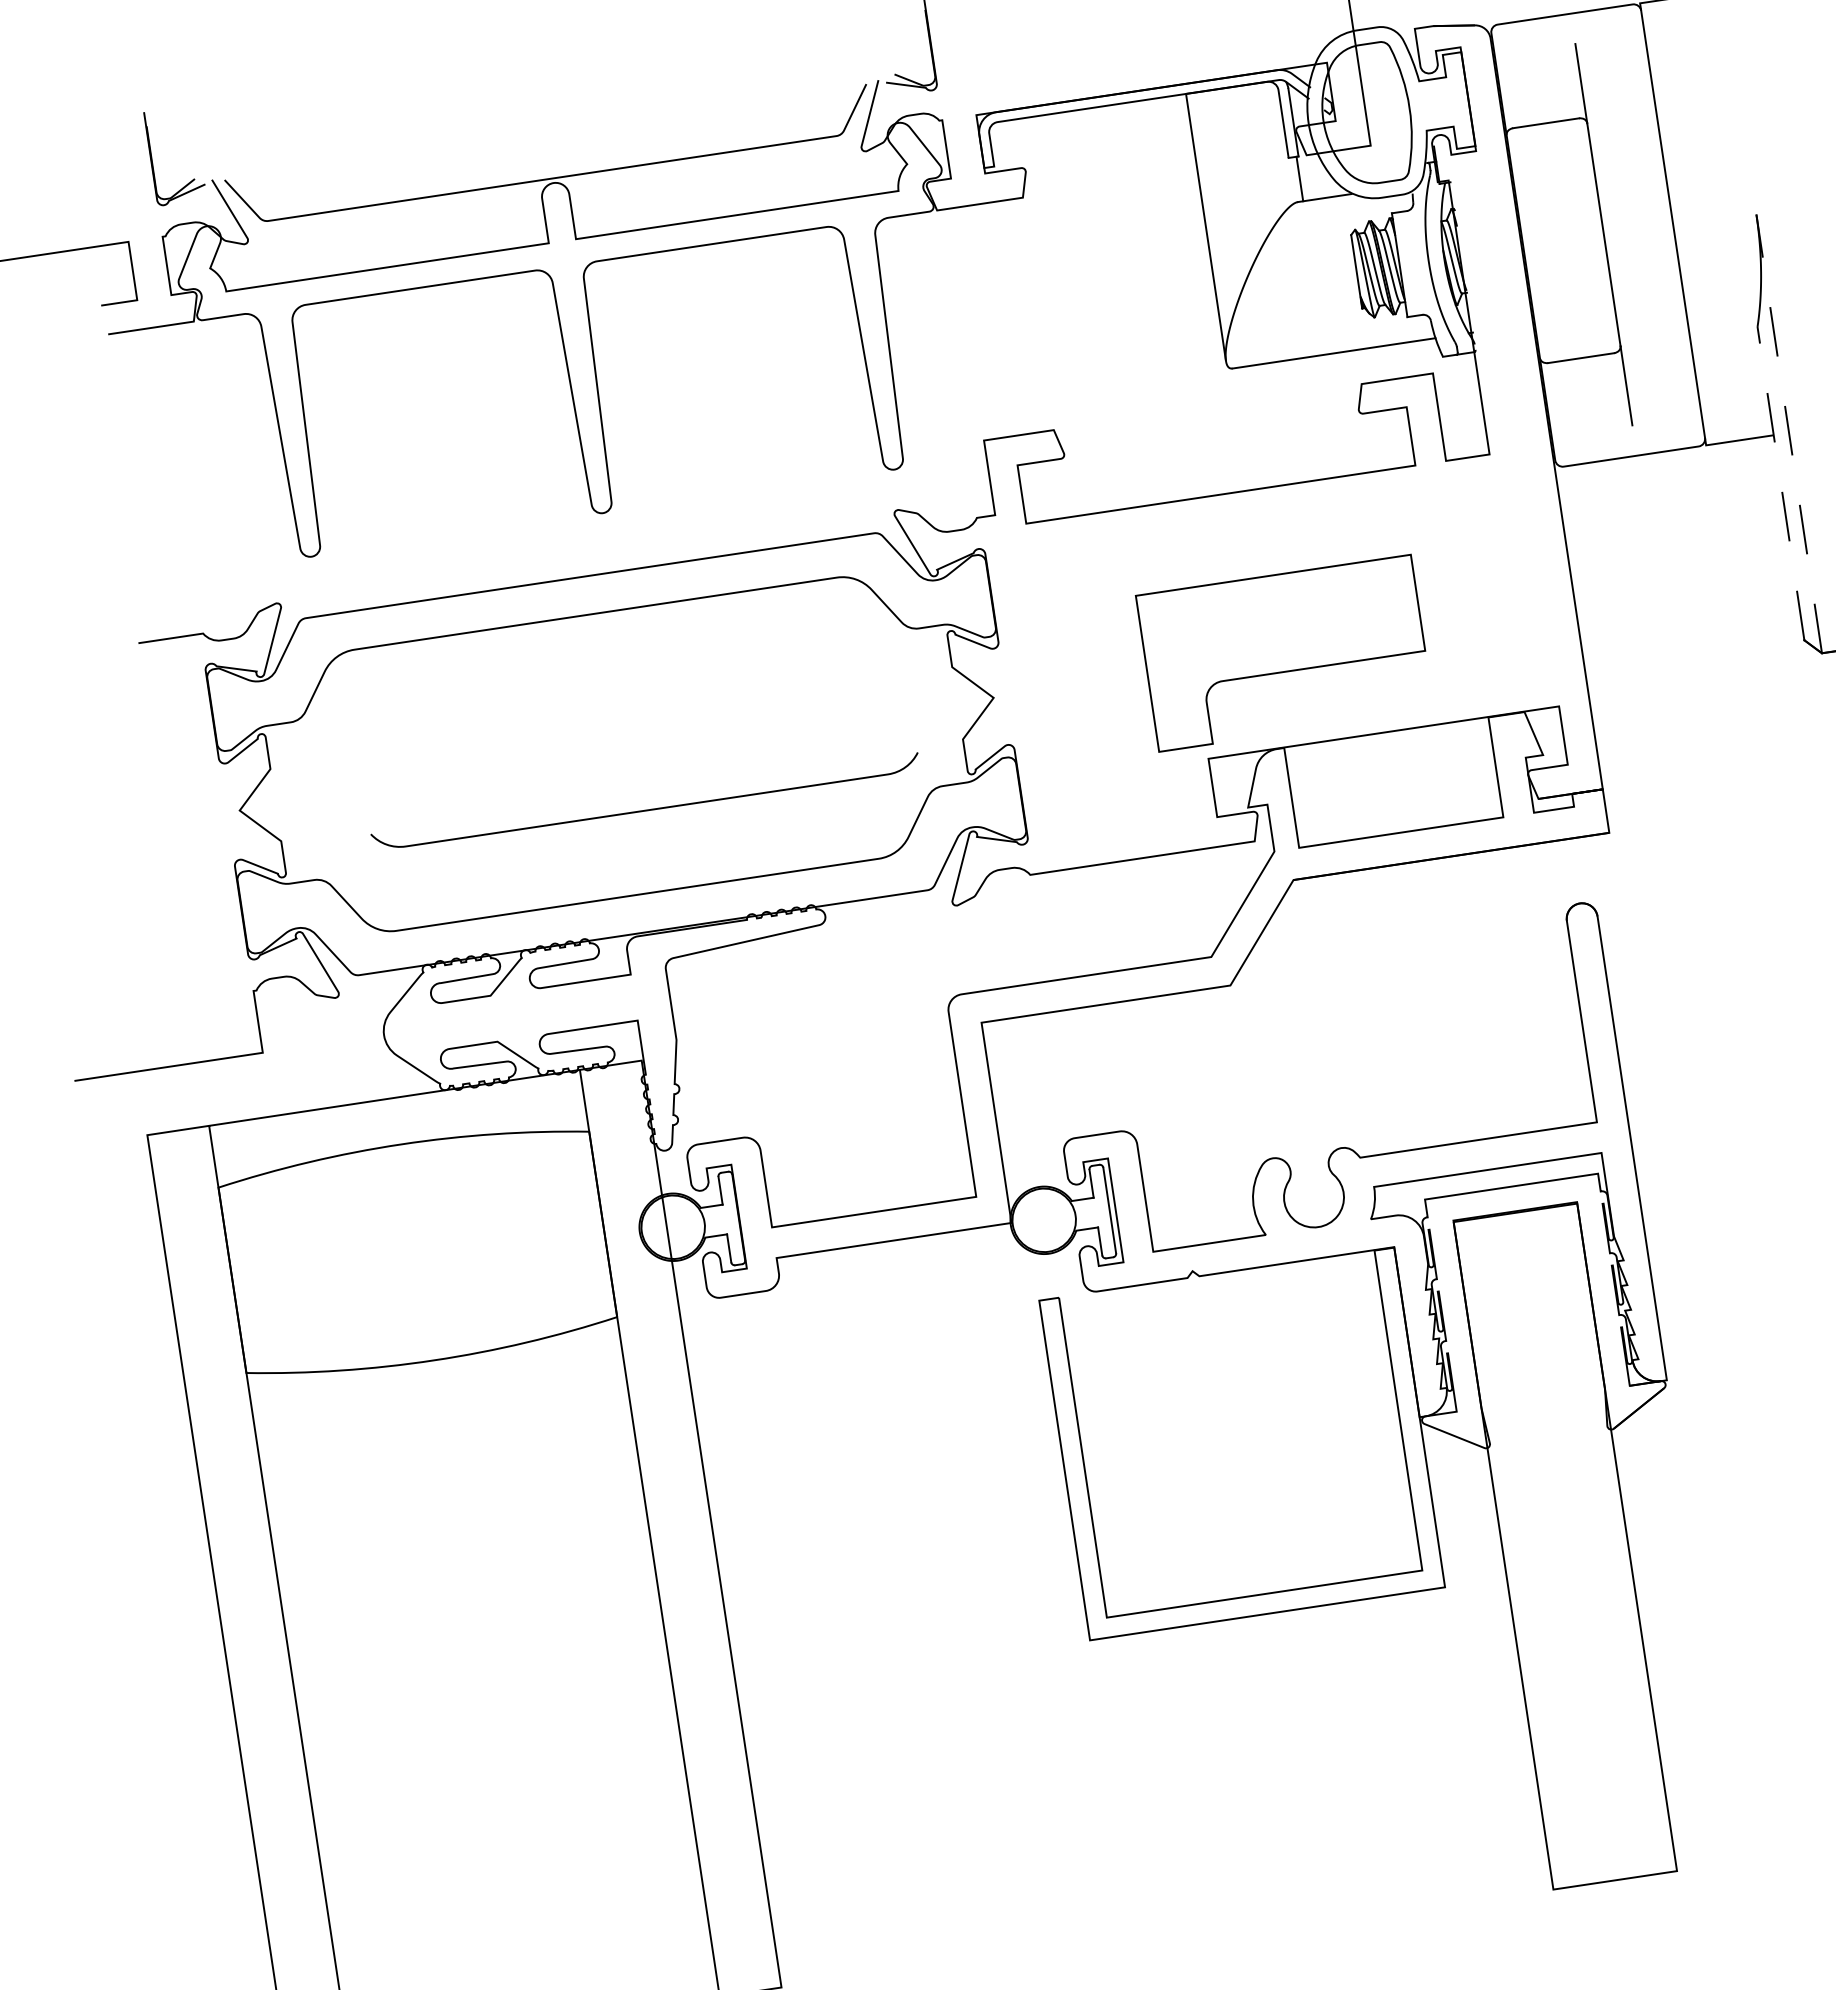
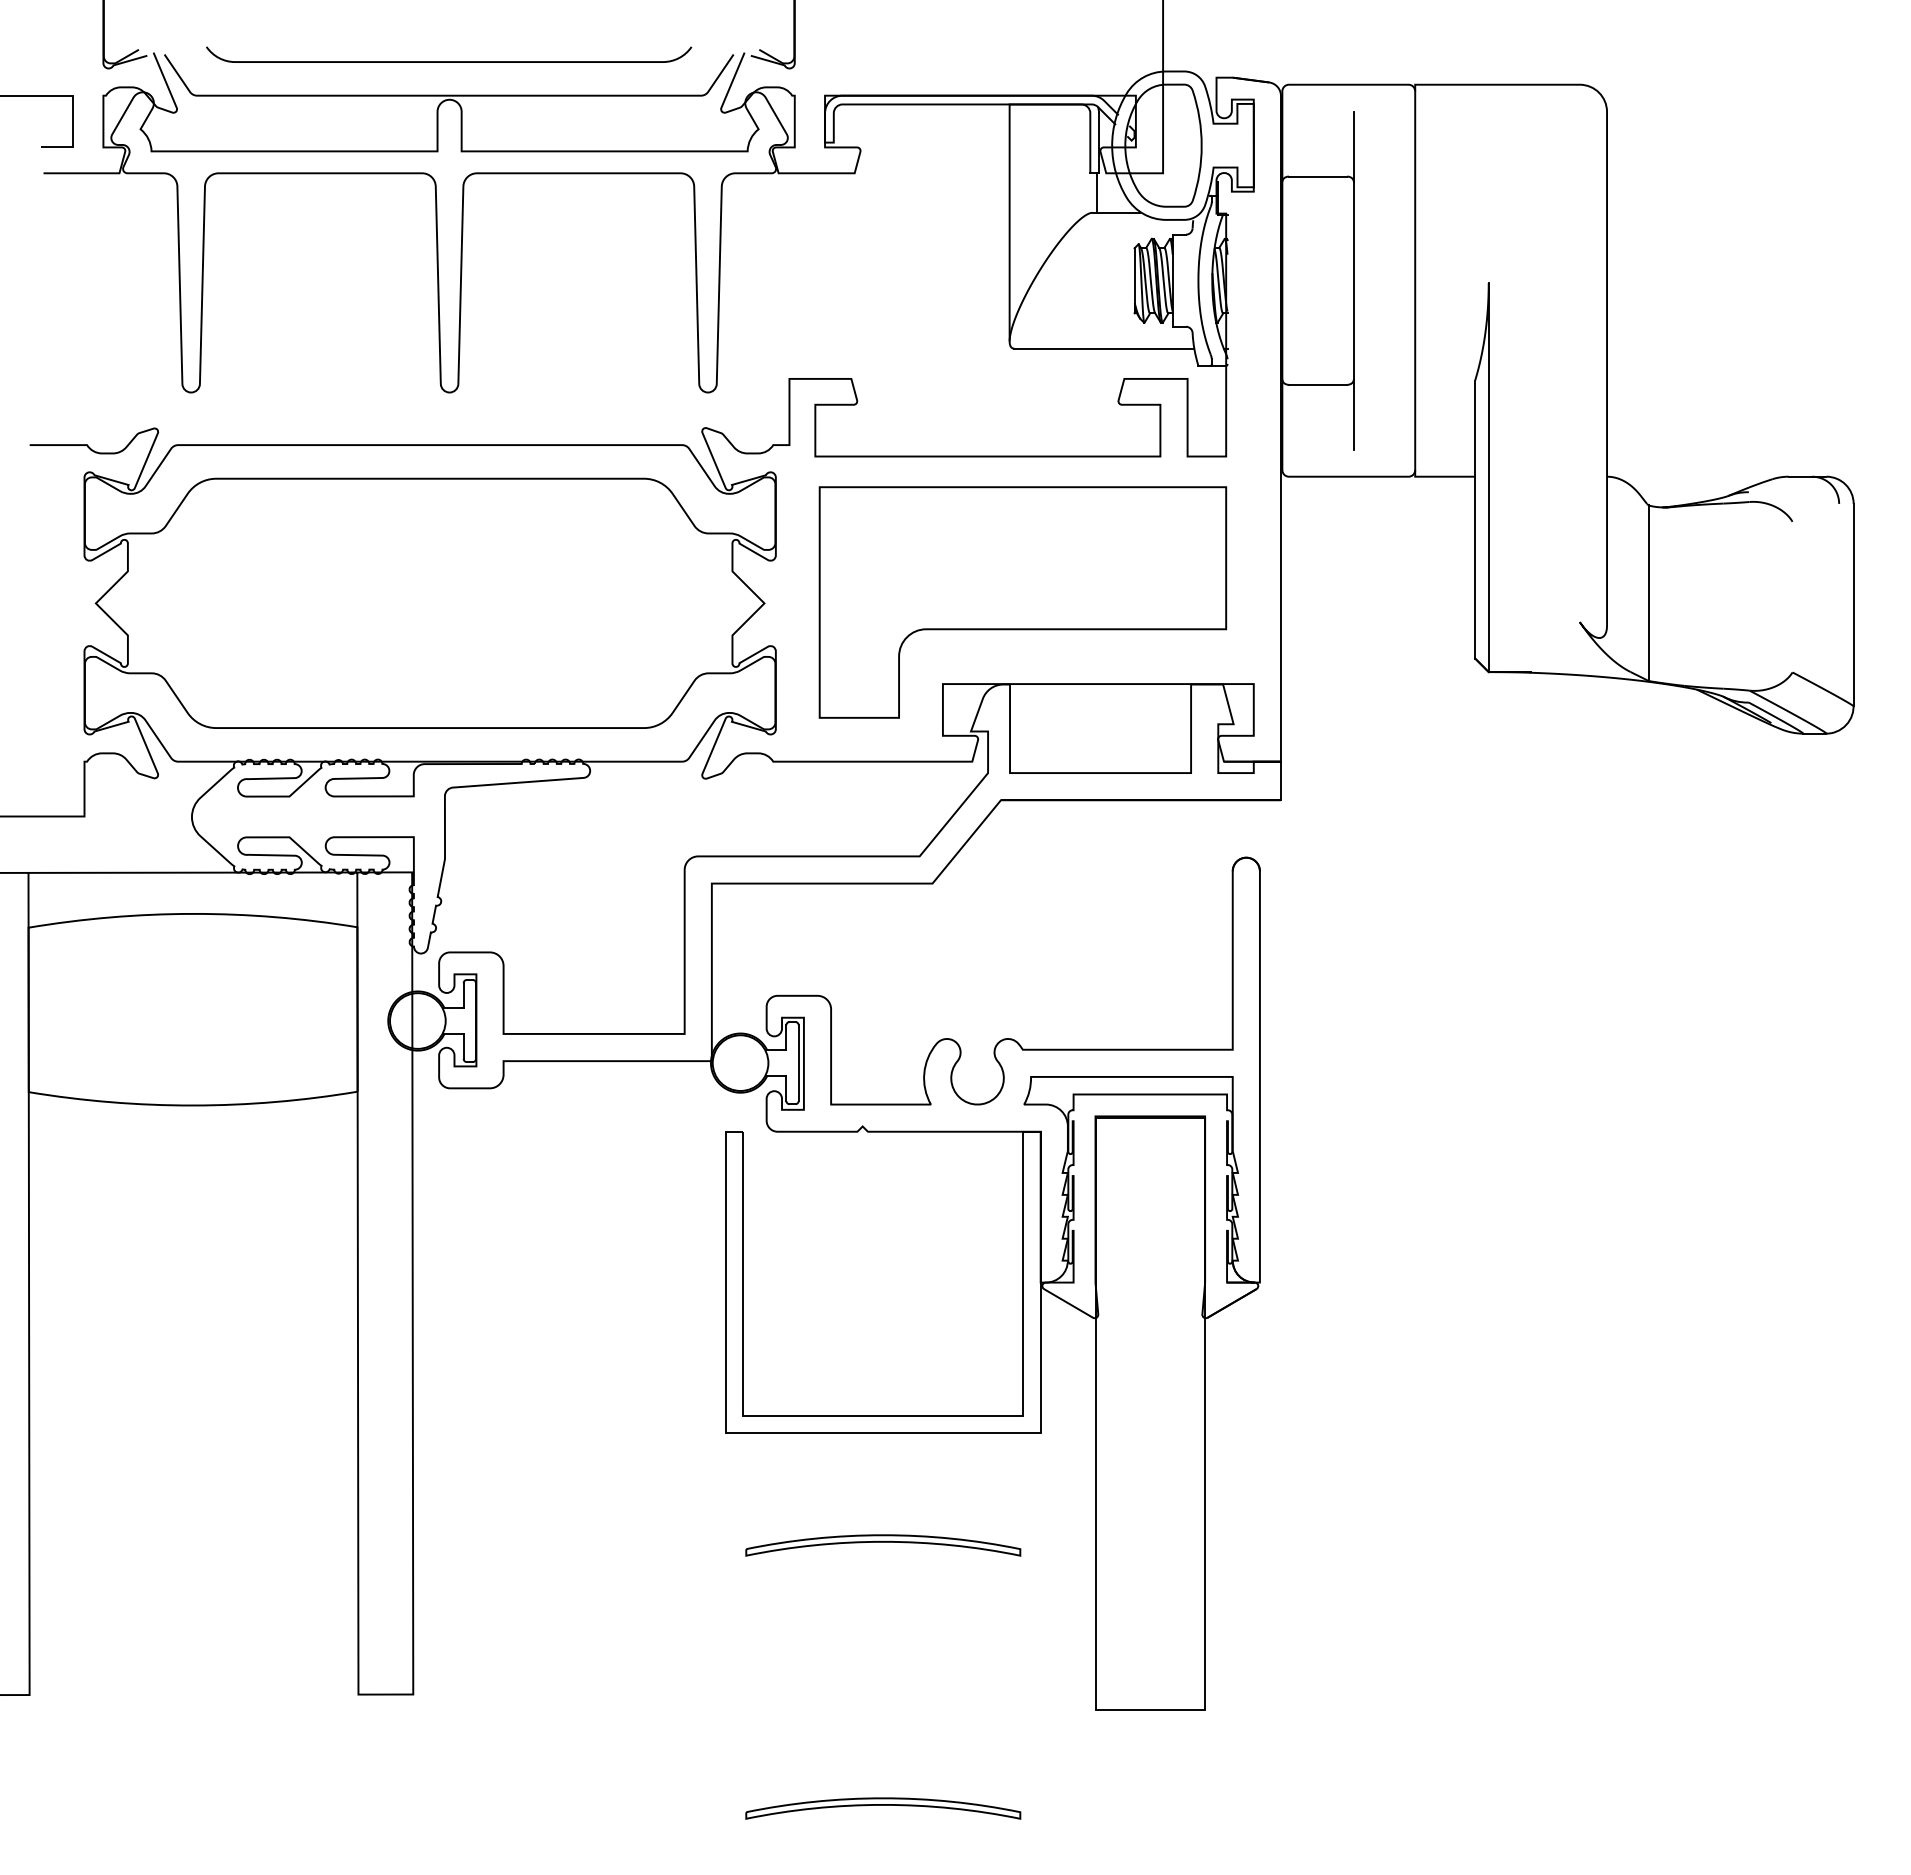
line: (1788, 433) -> (1488, 477), dashed -> solid
line: (1781, 483) -> (1475, 519), dashed -> solid
part: (1284, 653) -> (1022, 602), size x1.67
curve: (647, 809) -> (449, 61), moved
part: (1286, 1740) -> (883, 1545), added

